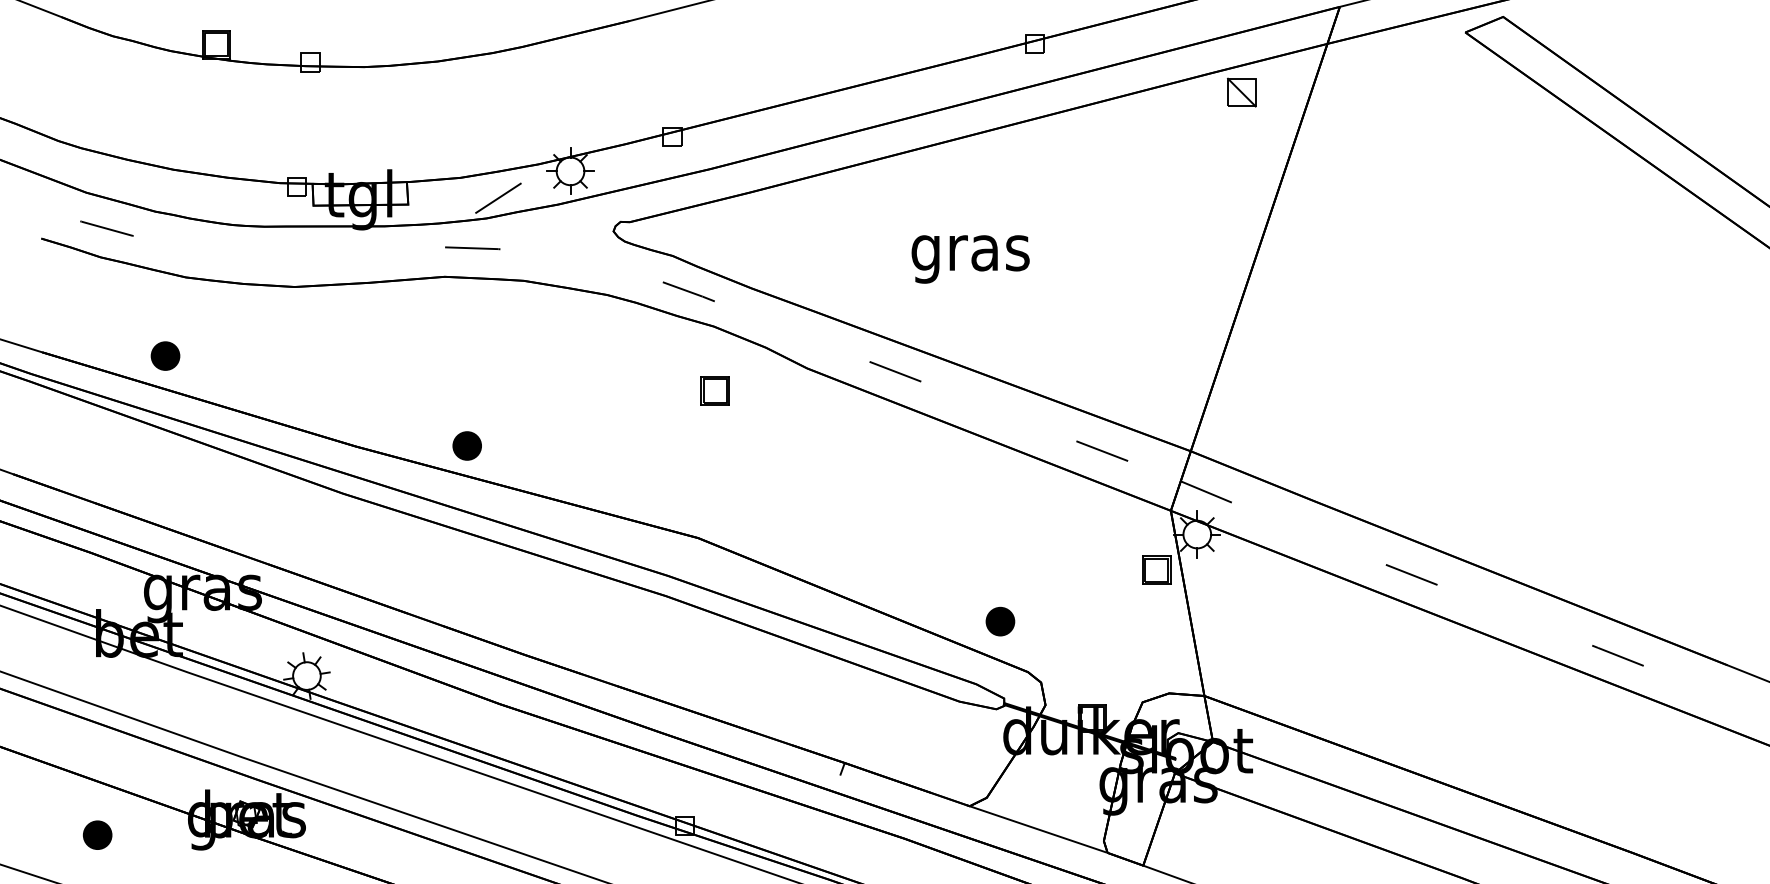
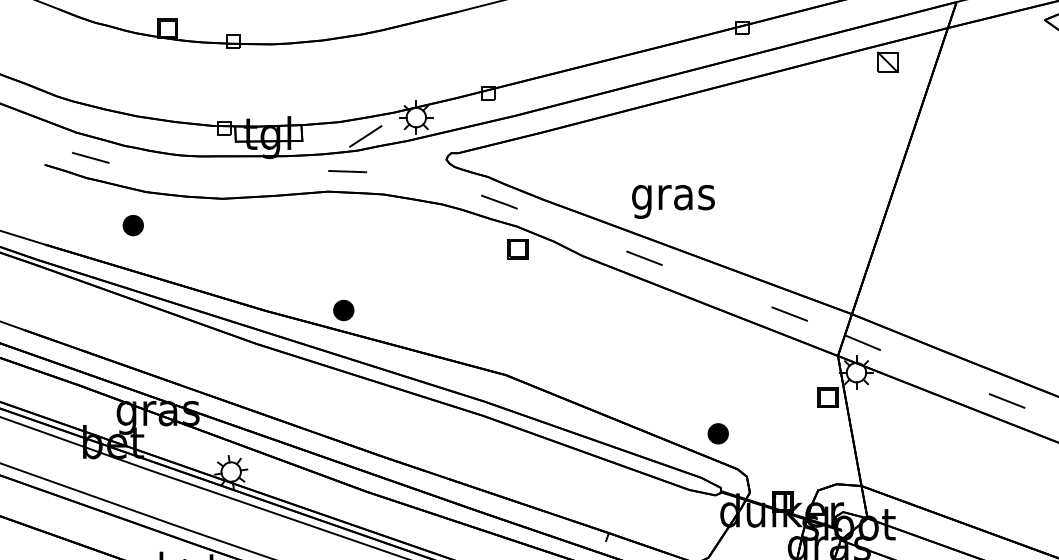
text: (970, 259) -> (673, 201), moved
part: (165, 355) -> (133, 225), moved
part: (714, 390) -> (517, 249), moved

